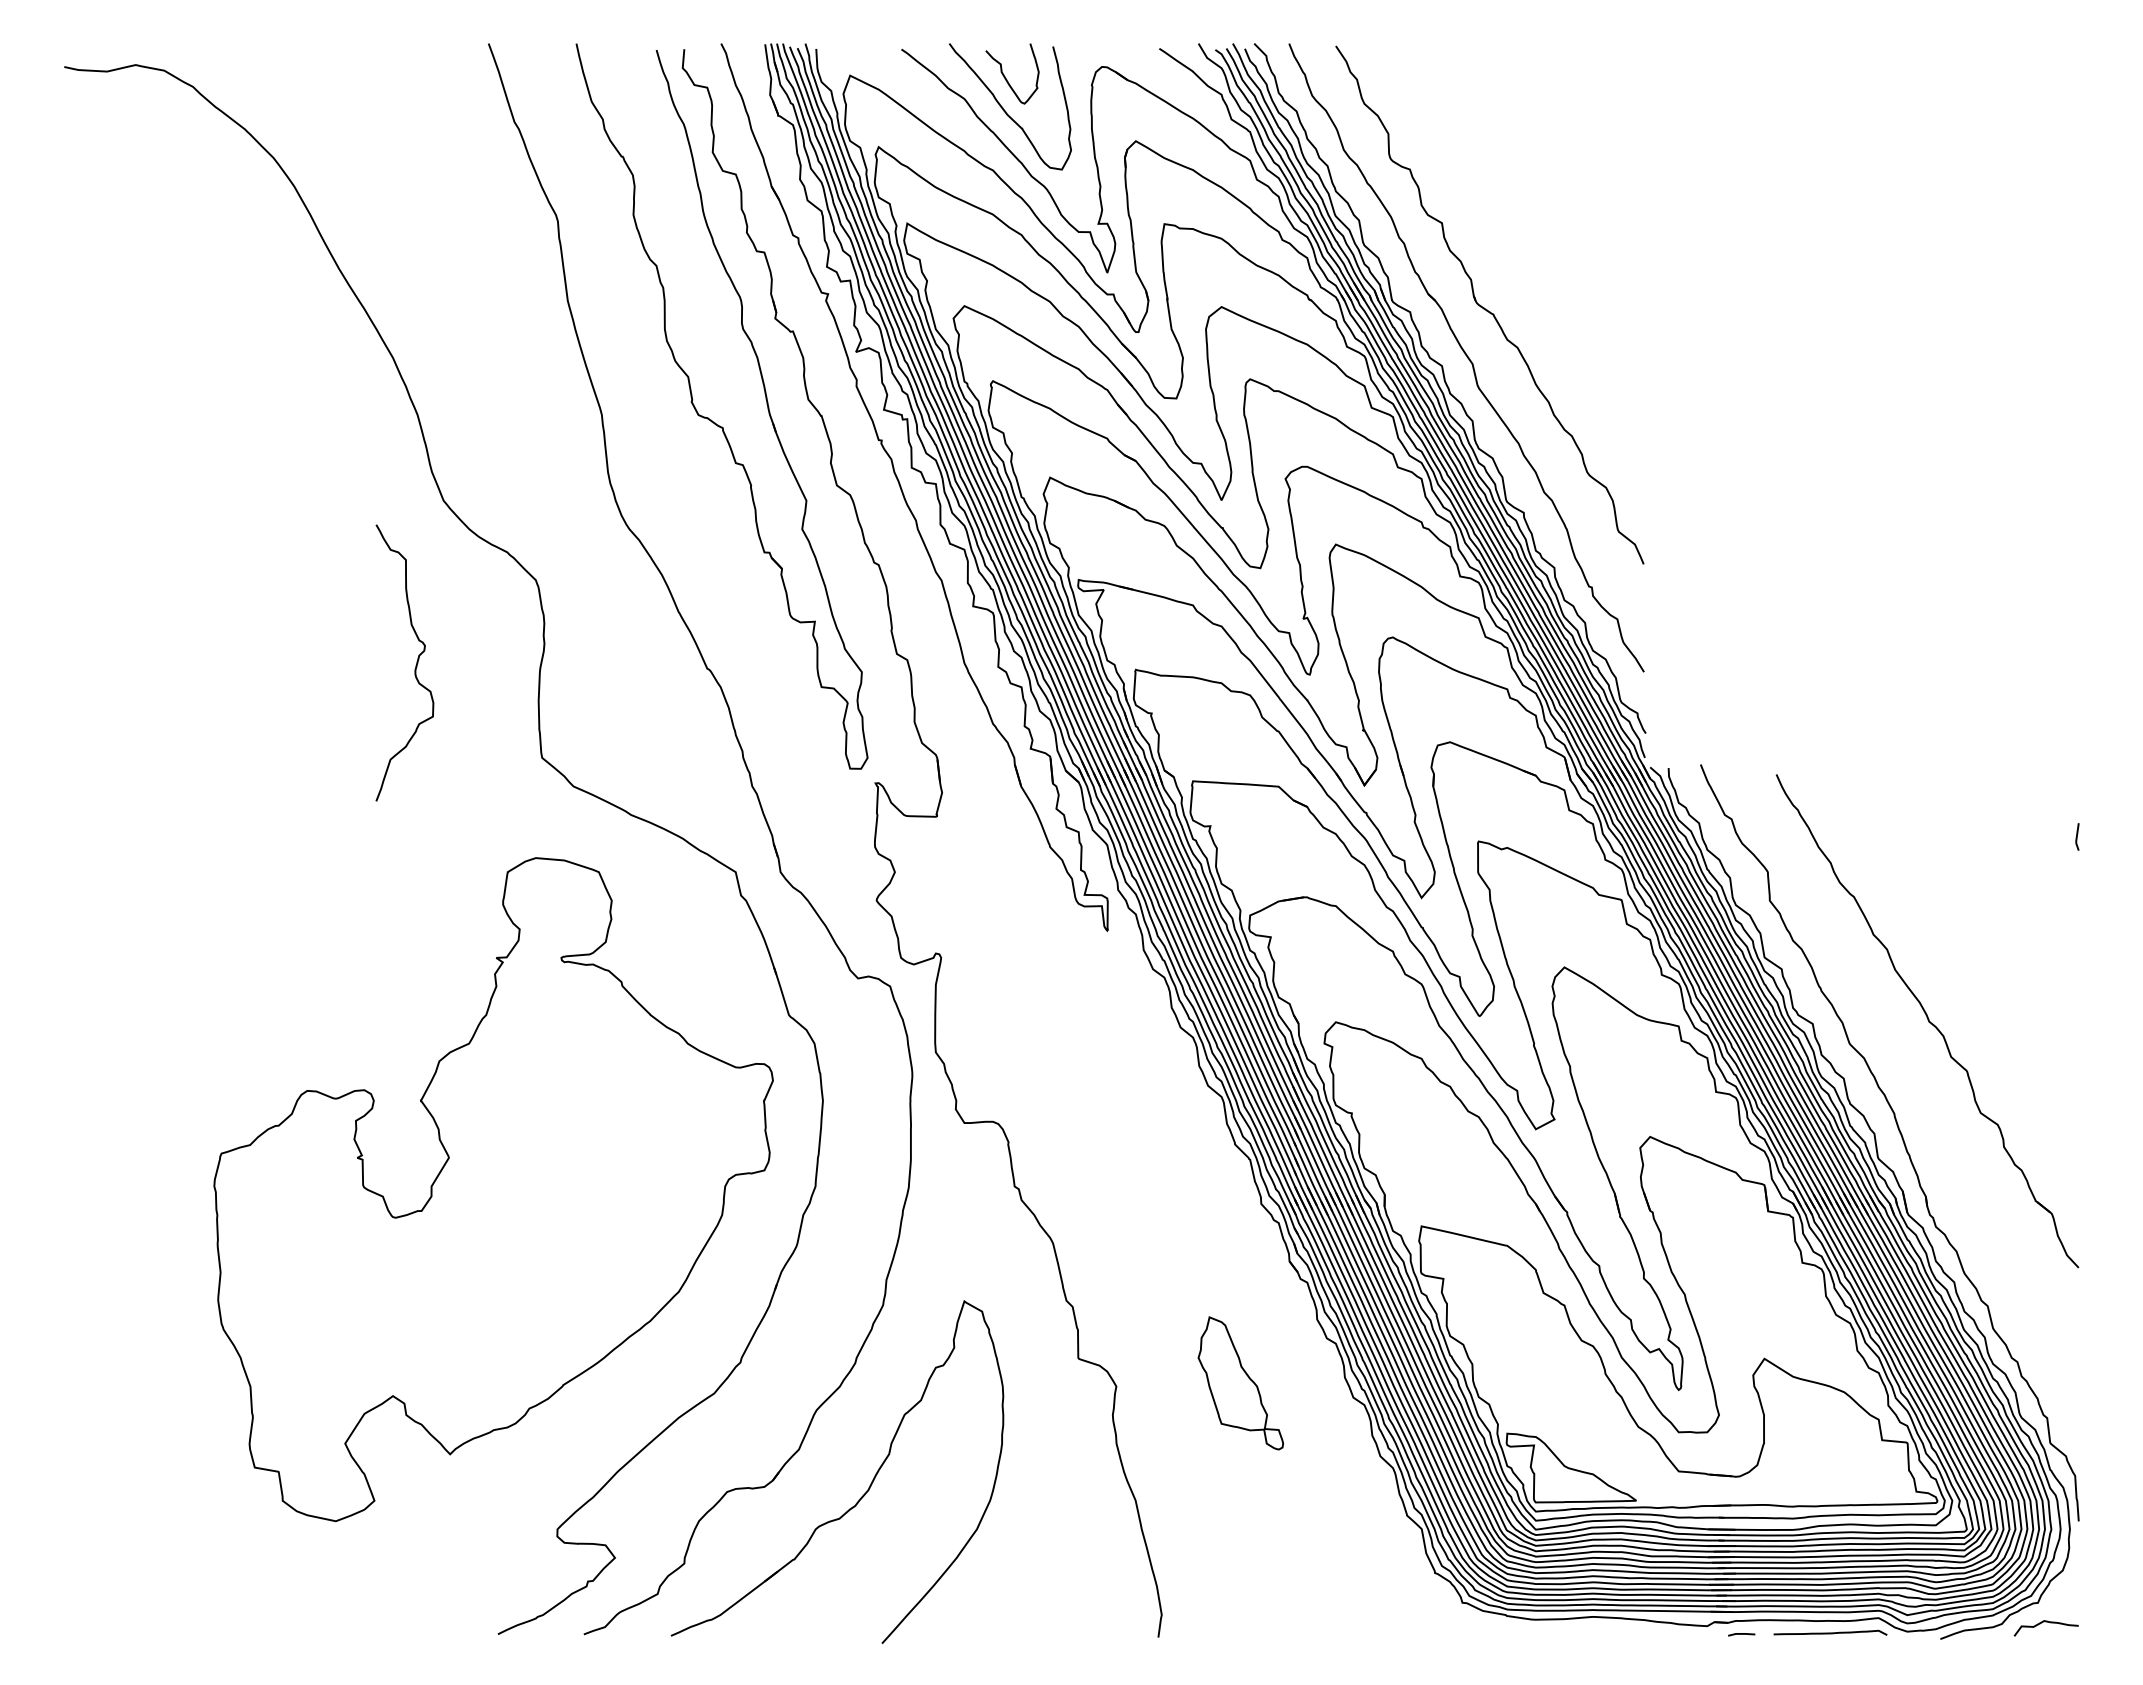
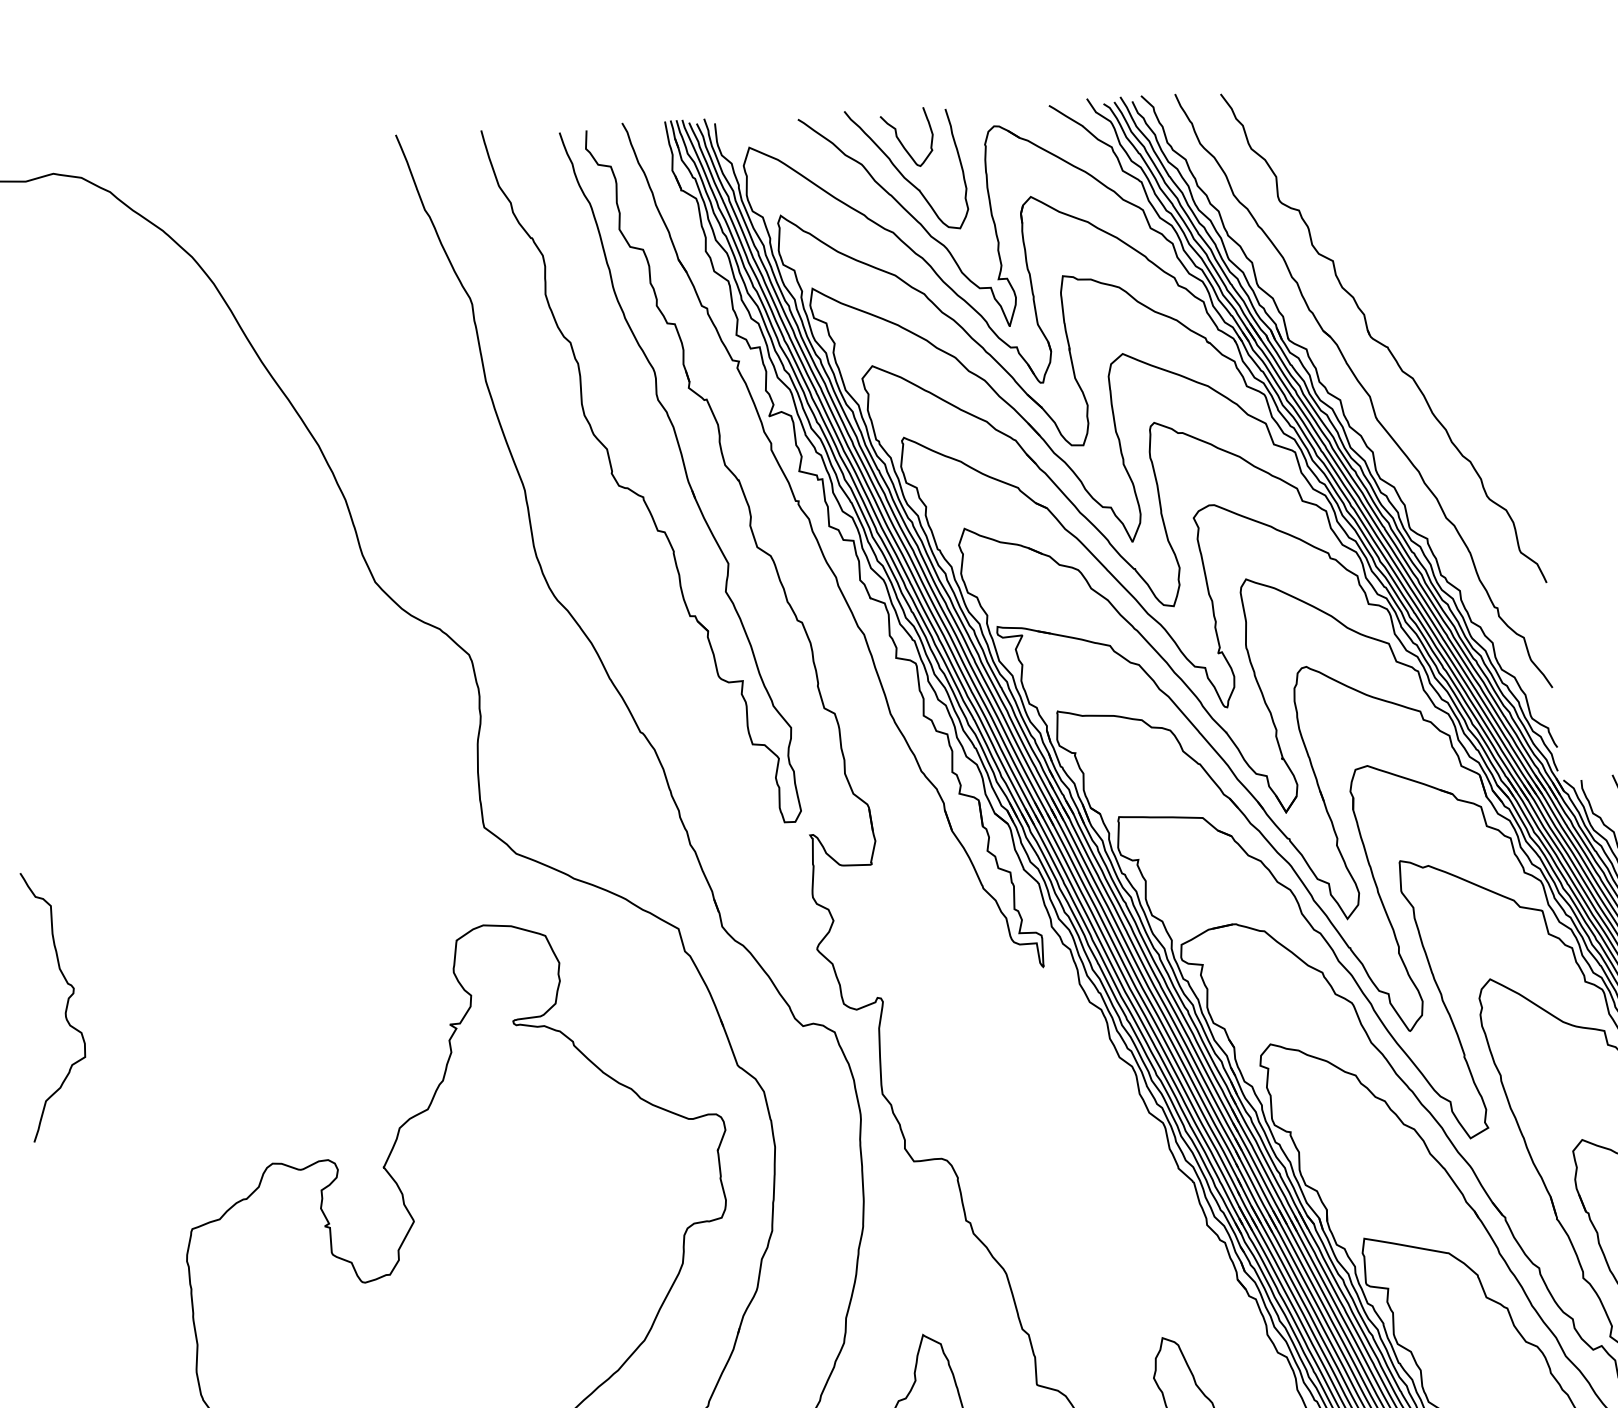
curve: (415, 665) -> (65, 1008), moved

